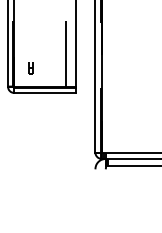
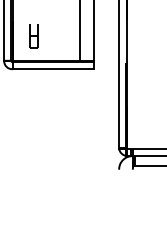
part: (30, 68) -> (33, 37), size x1.43

